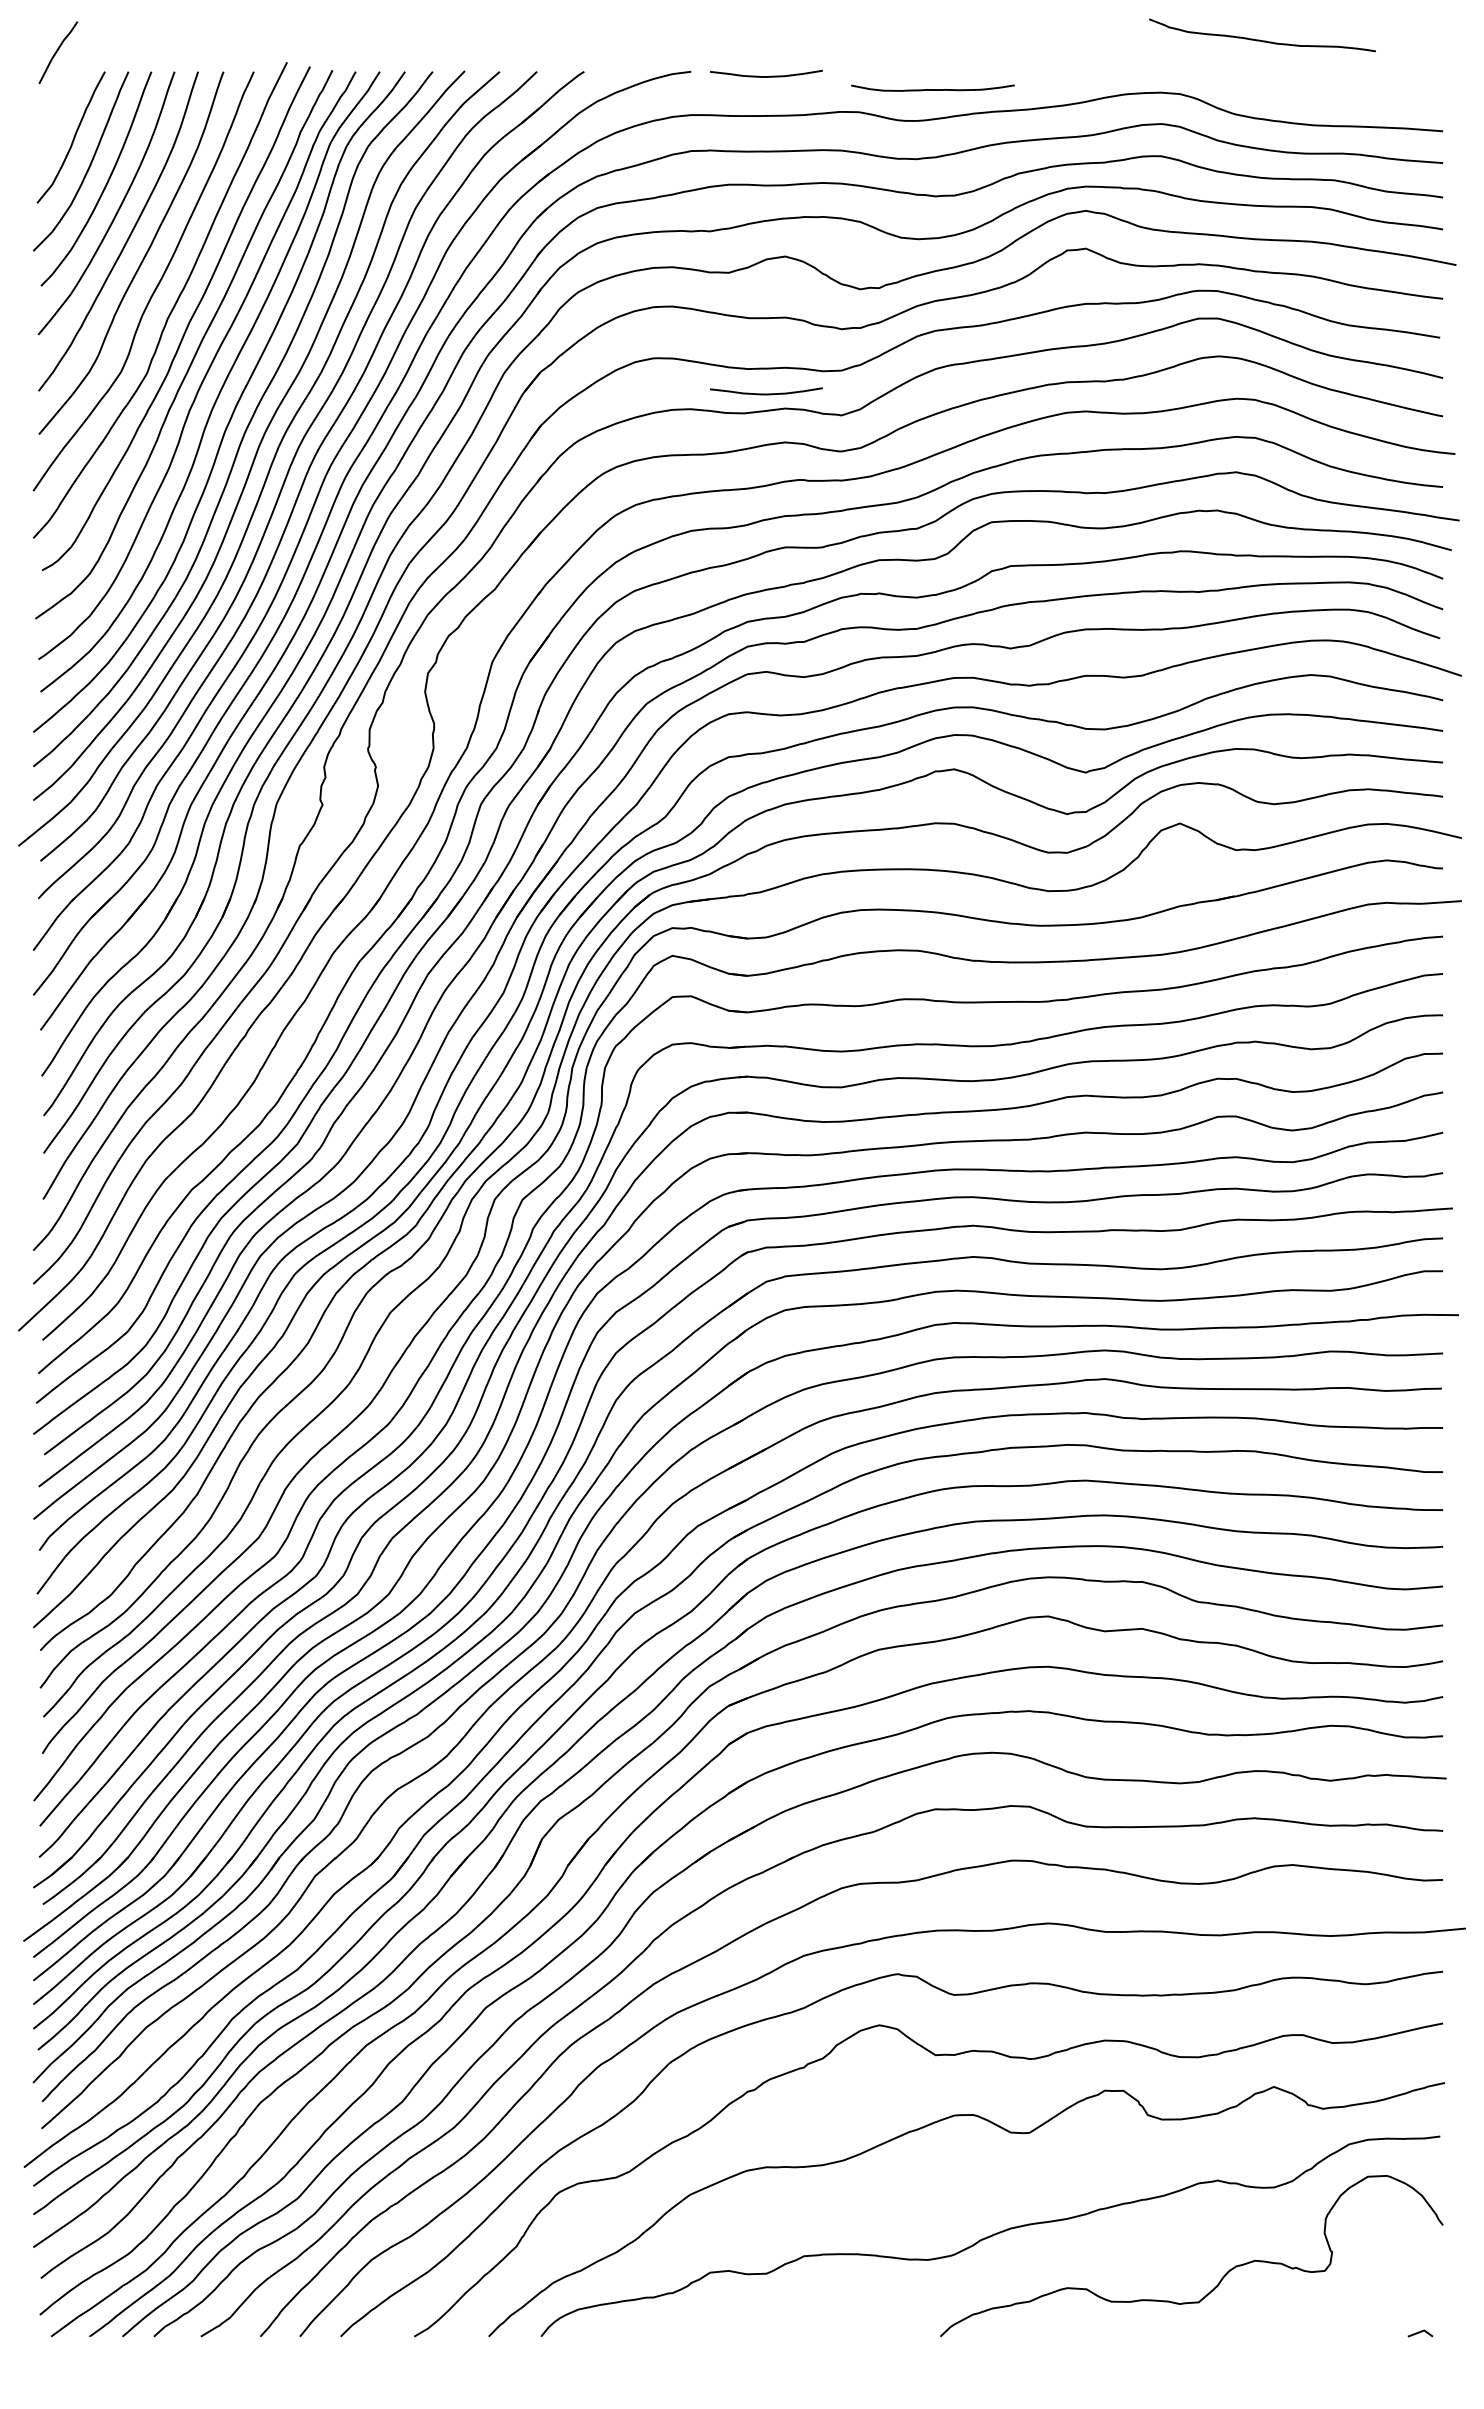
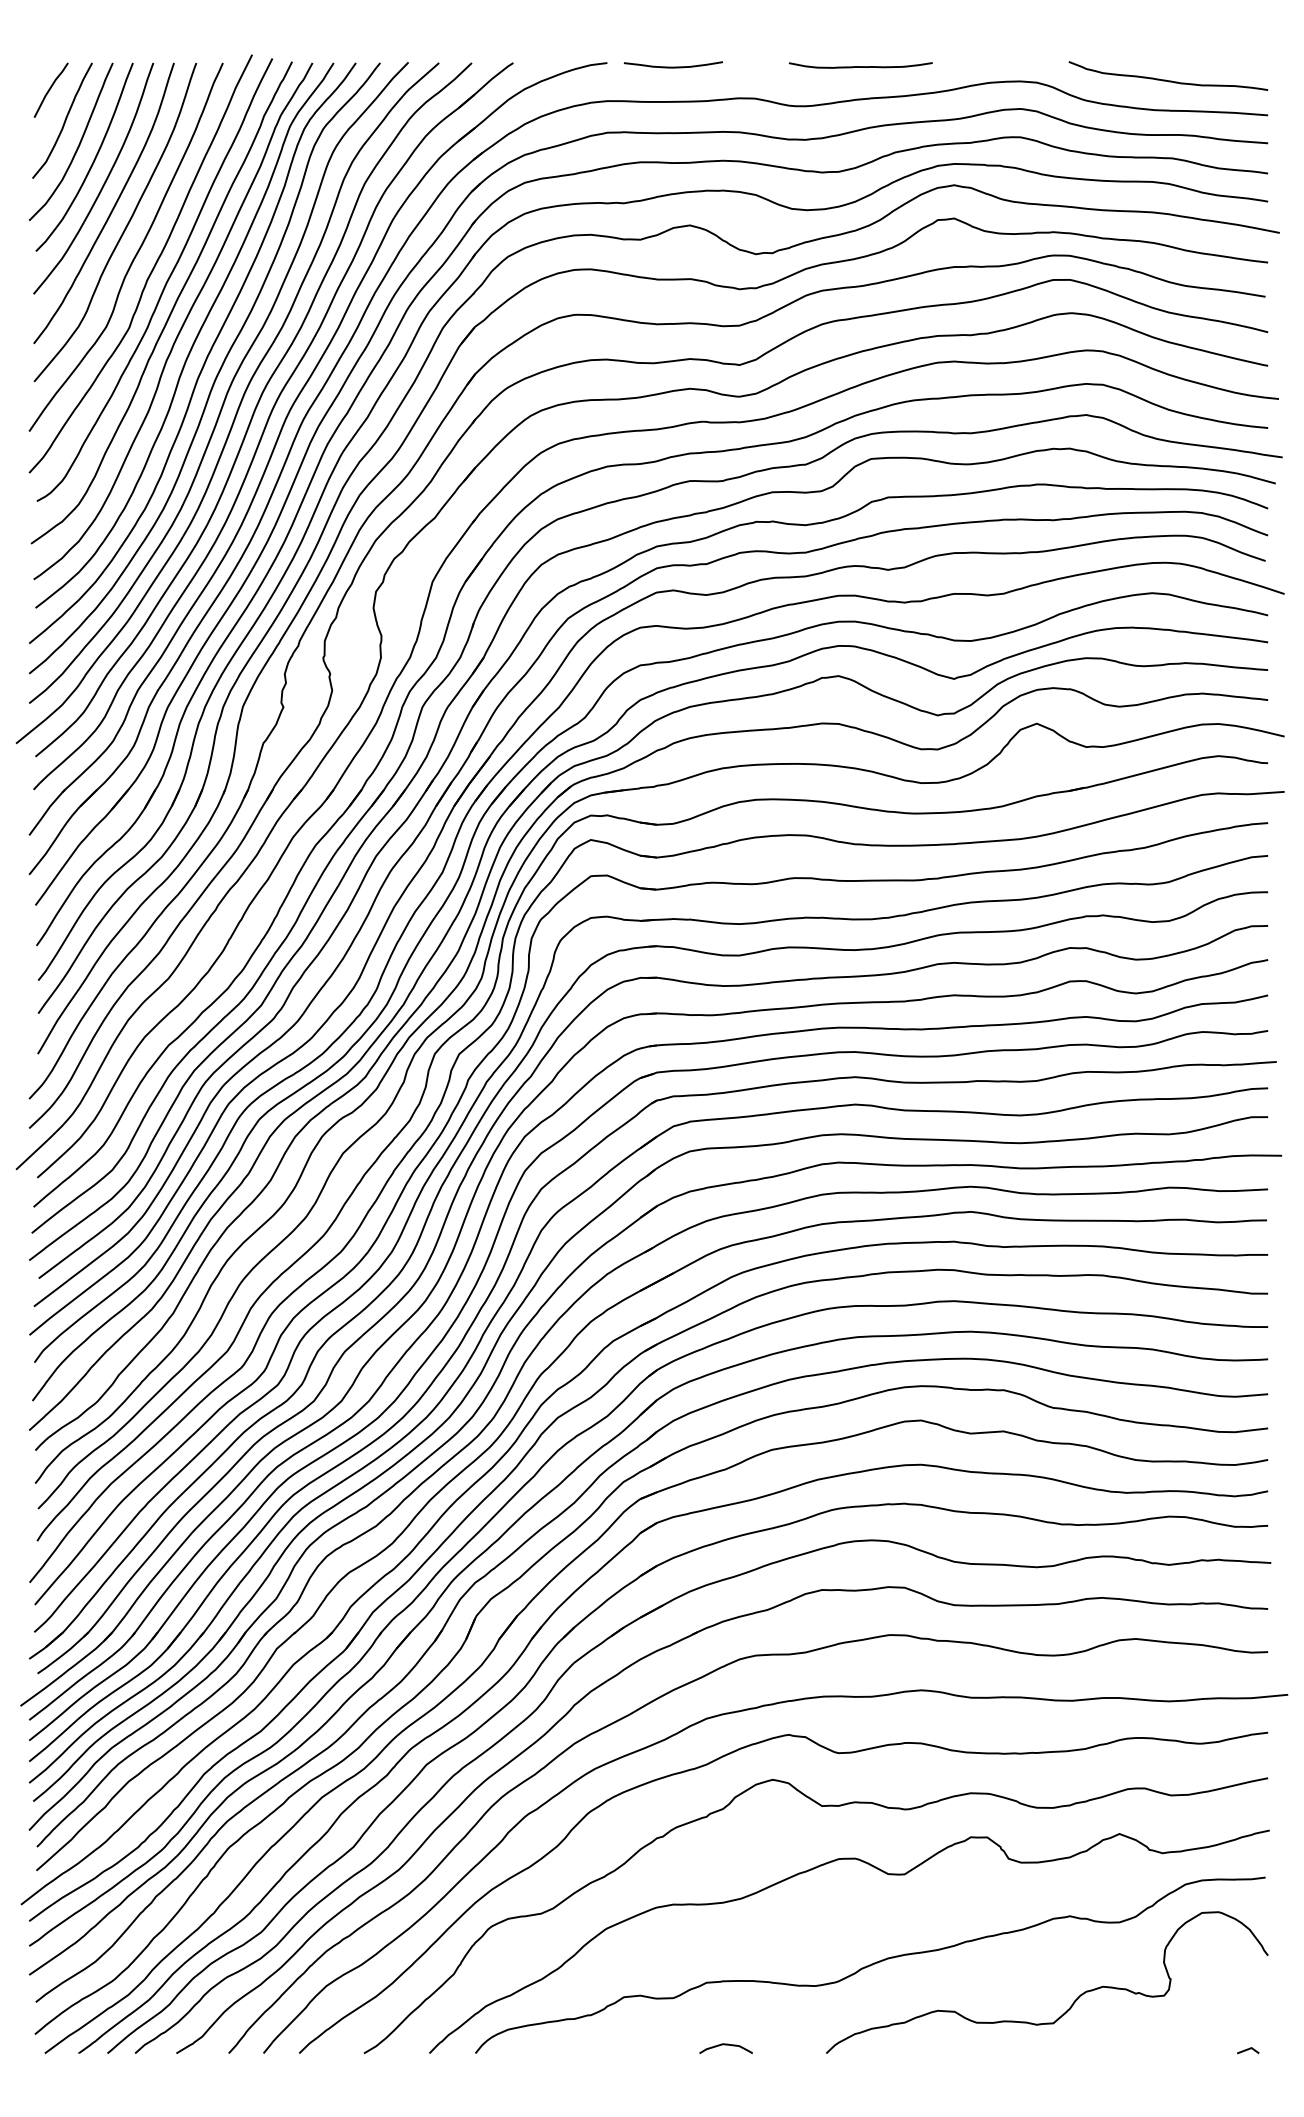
curve: (1260, 39) -> (1166, 79), moved
line: (57, 51) -> (50, 89), moved
curve: (932, 89) -> (860, 66), moved
curve: (765, 393) -> (672, 345), removed
curve: (825, 2327) -> (725, 2045), added

